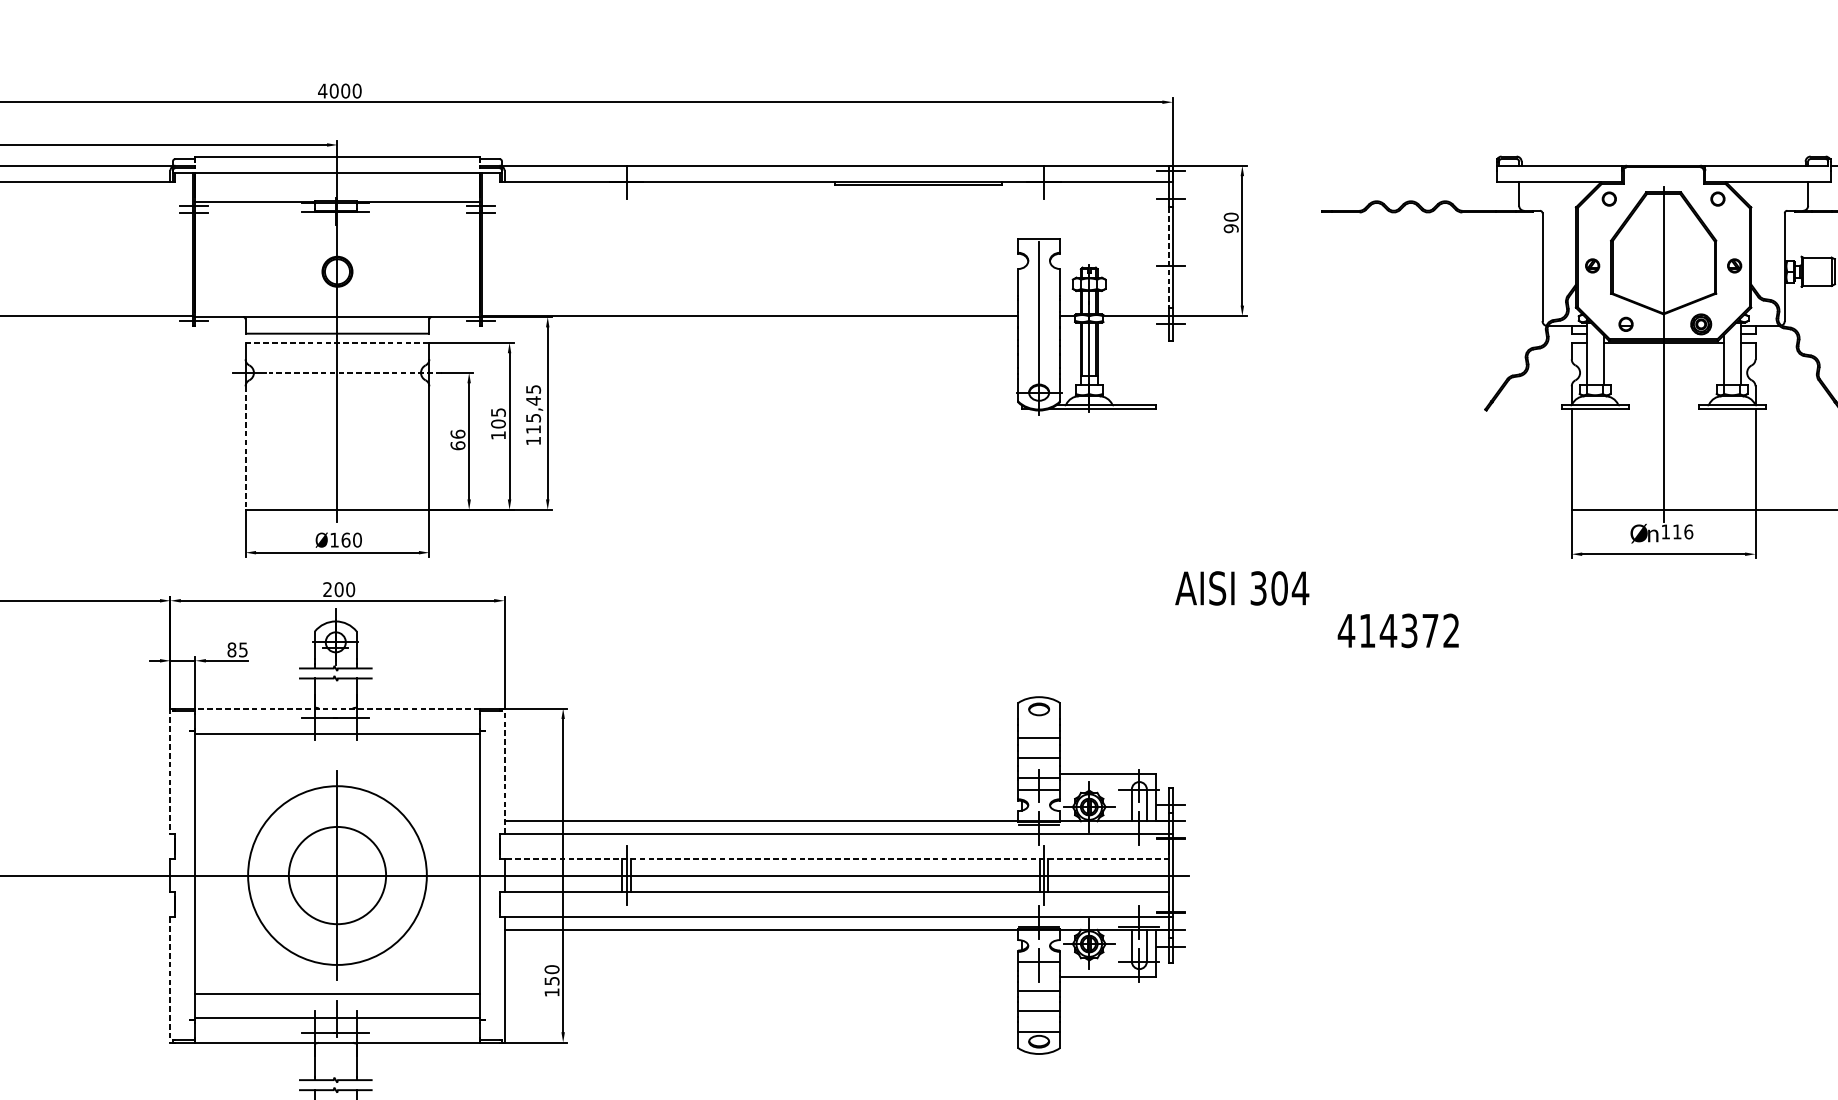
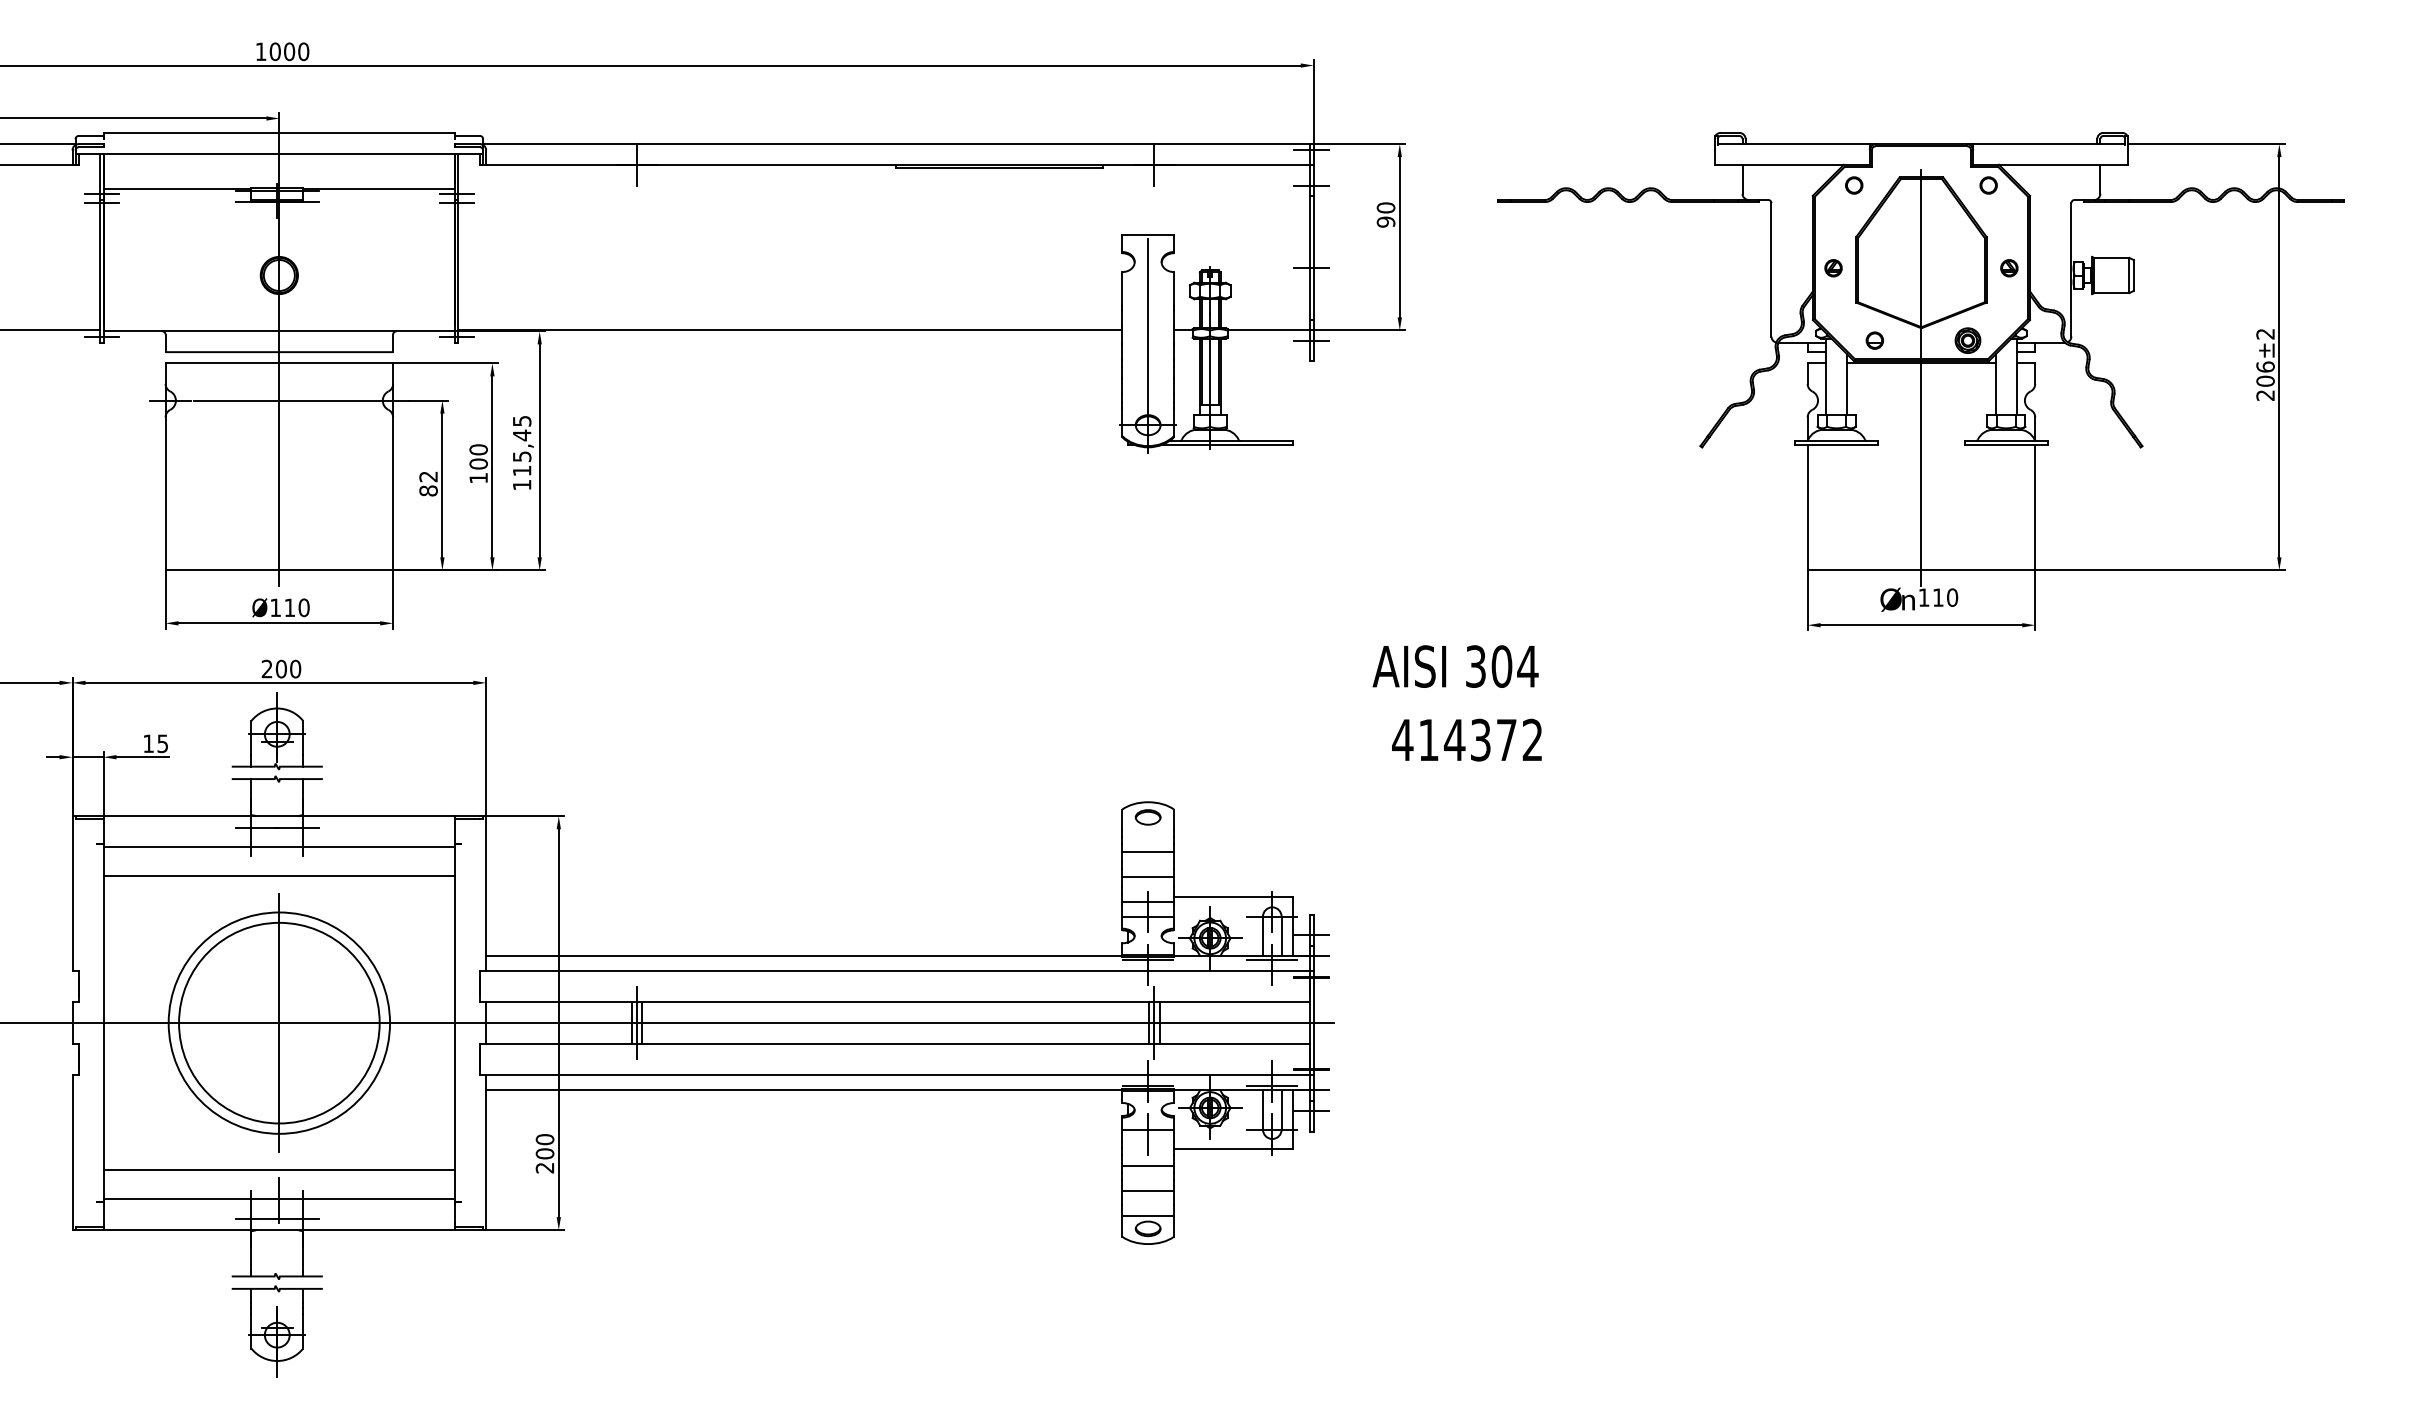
text: (322, 90) -> (260, 51), 4000 -> 1000
line: (1169, 258) -> (1309, 258), dashed -> solid
line: (337, 342) -> (279, 363), dashed -> solid
line: (355, 372) -> (301, 400), dashed -> solid
text: (498, 412) -> (478, 449), 105 -> 100
text: (457, 439) -> (428, 483), 66 -> 82
line: (245, 448) -> (165, 494), dashed -> solid
text: (1688, 531) -> (1952, 597), 116 -> 110
text: (345, 539) -> (289, 607), 160 -> 110
text: (1242, 588) -> (1455, 666), moved
text: (1397, 630) -> (1466, 739), moved
text: (231, 649) -> (148, 743), 85 -> 15
line: (337, 708) -> (279, 816), dashed -> solid
line: (337, 757) -> (279, 876), added
line: (170, 770) -> (72, 893), dashed -> solid
line: (504, 770) -> (486, 893), dashed -> solid
line: (1139, 824) -> (1272, 960), added
line: (836, 858) -> (897, 1002), dashed -> solid
circle: (337, 875) -> (279, 1022), size x1.67
line: (170, 980) -> (72, 1152), dashed -> solid
text: (551, 986) -> (544, 1160), 150 -> 200

